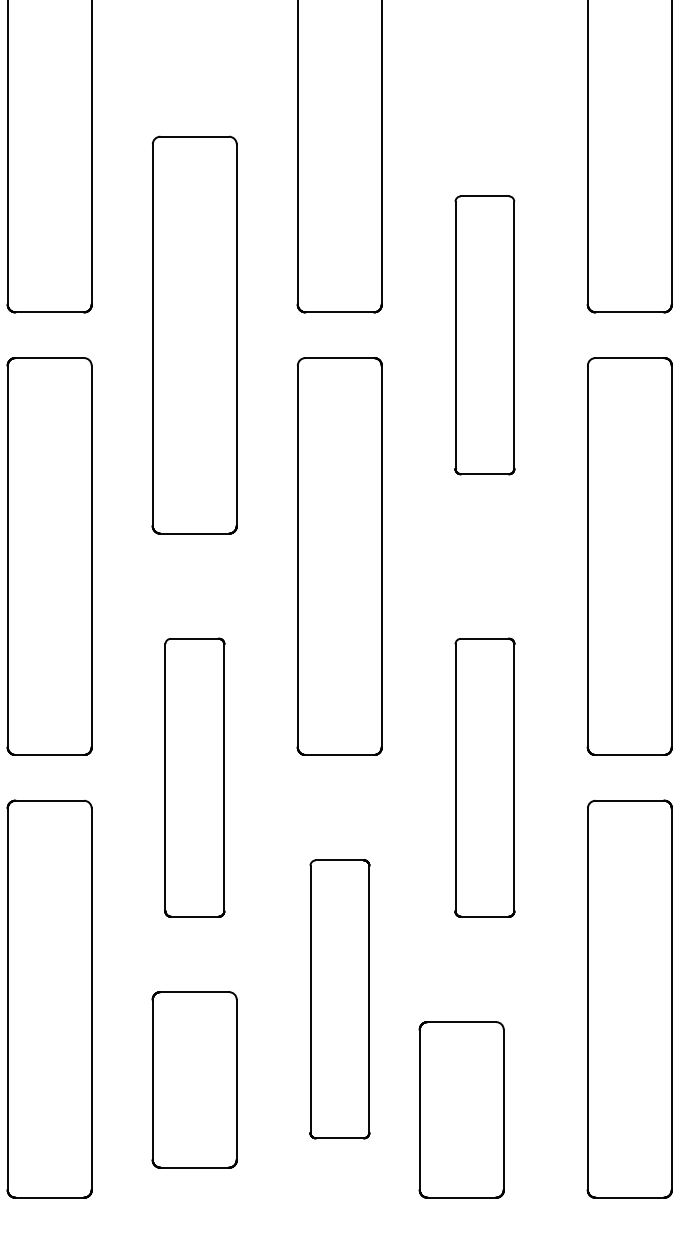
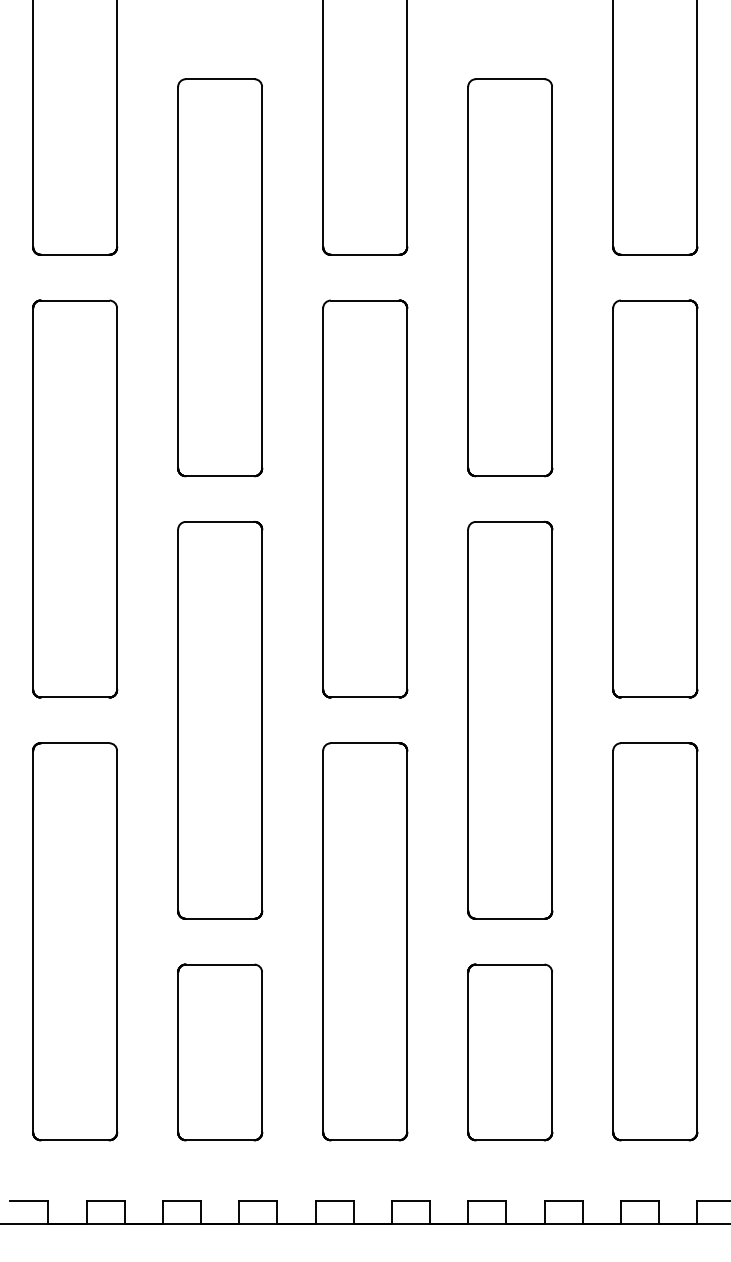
part: (485, 335) -> (510, 277), size x1.43
part: (195, 777) -> (220, 719), size x1.43
part: (485, 777) -> (510, 719), size x1.43
part: (340, 999) -> (365, 941), size x1.43
part: (195, 1080) -> (220, 1052), moved
part: (462, 1110) -> (510, 1052), moved

